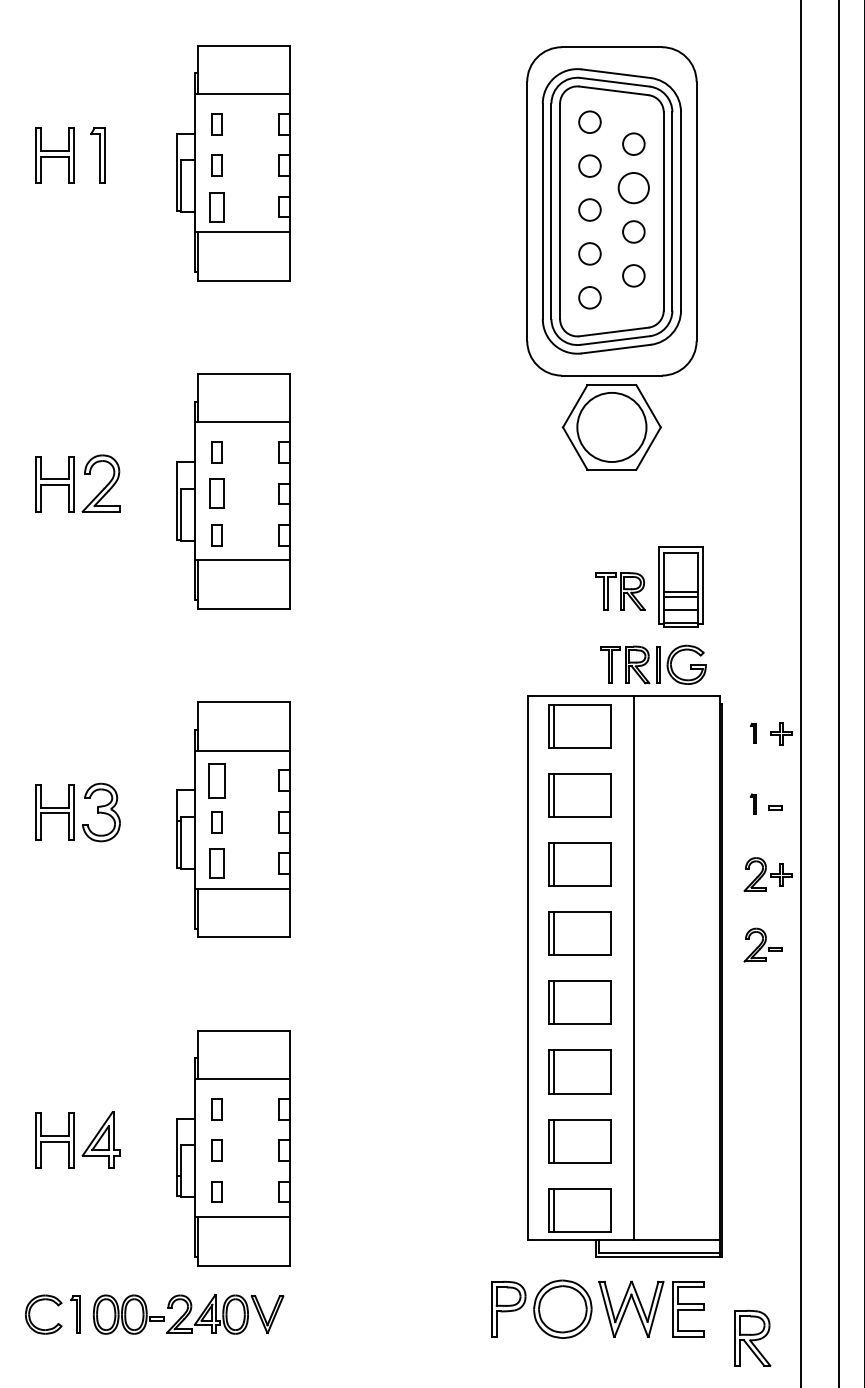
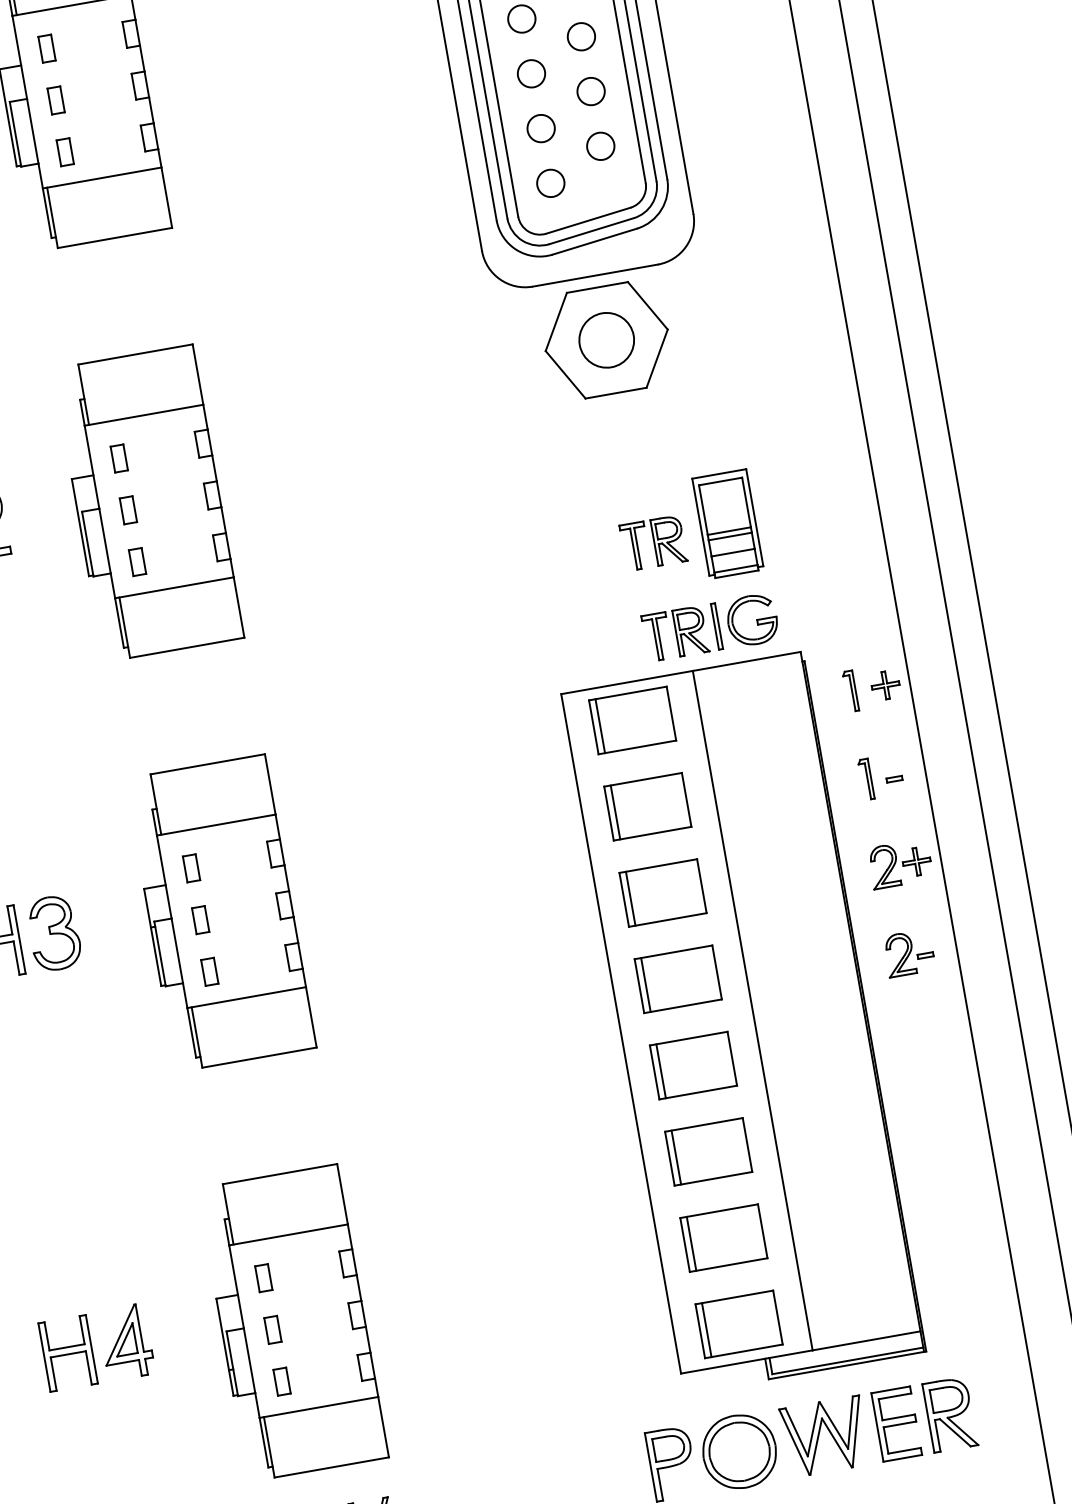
circle: (633, 187) -> (580, 36), size x0.71
part: (216, 206) -> (64, 151), size x0.71
circle: (611, 427) -> (606, 340), size x0.62
part: (216, 493) -> (127, 509), size x0.71
part: (752, 733) -> (849, 691), size x1.67
part: (216, 780) -> (190, 868), size x0.62
part: (752, 803) -> (864, 778), size x1.67
part: (216, 863) -> (209, 971), size x0.71
part: (752, 1338) -> (950, 1414), moved

